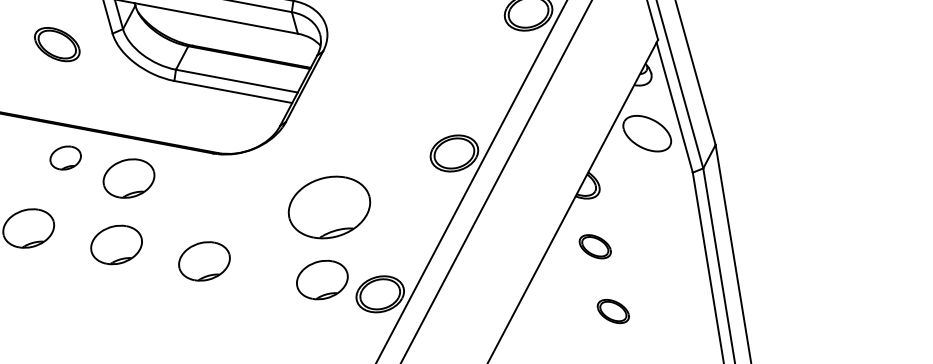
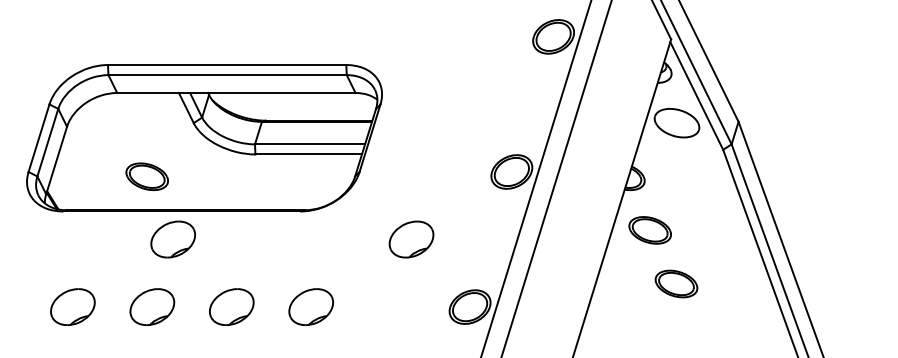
part: (56, 44) -> (146, 176), moved
part: (65, 157) -> (172, 239), size x1.67
part: (128, 177) -> (231, 246), removed
part: (329, 207) -> (411, 239), size x0.62
part: (594, 246) -> (649, 230), size x1.43
part: (321, 279) -> (416, 303), removed
part: (613, 310) -> (676, 283), size x1.43

